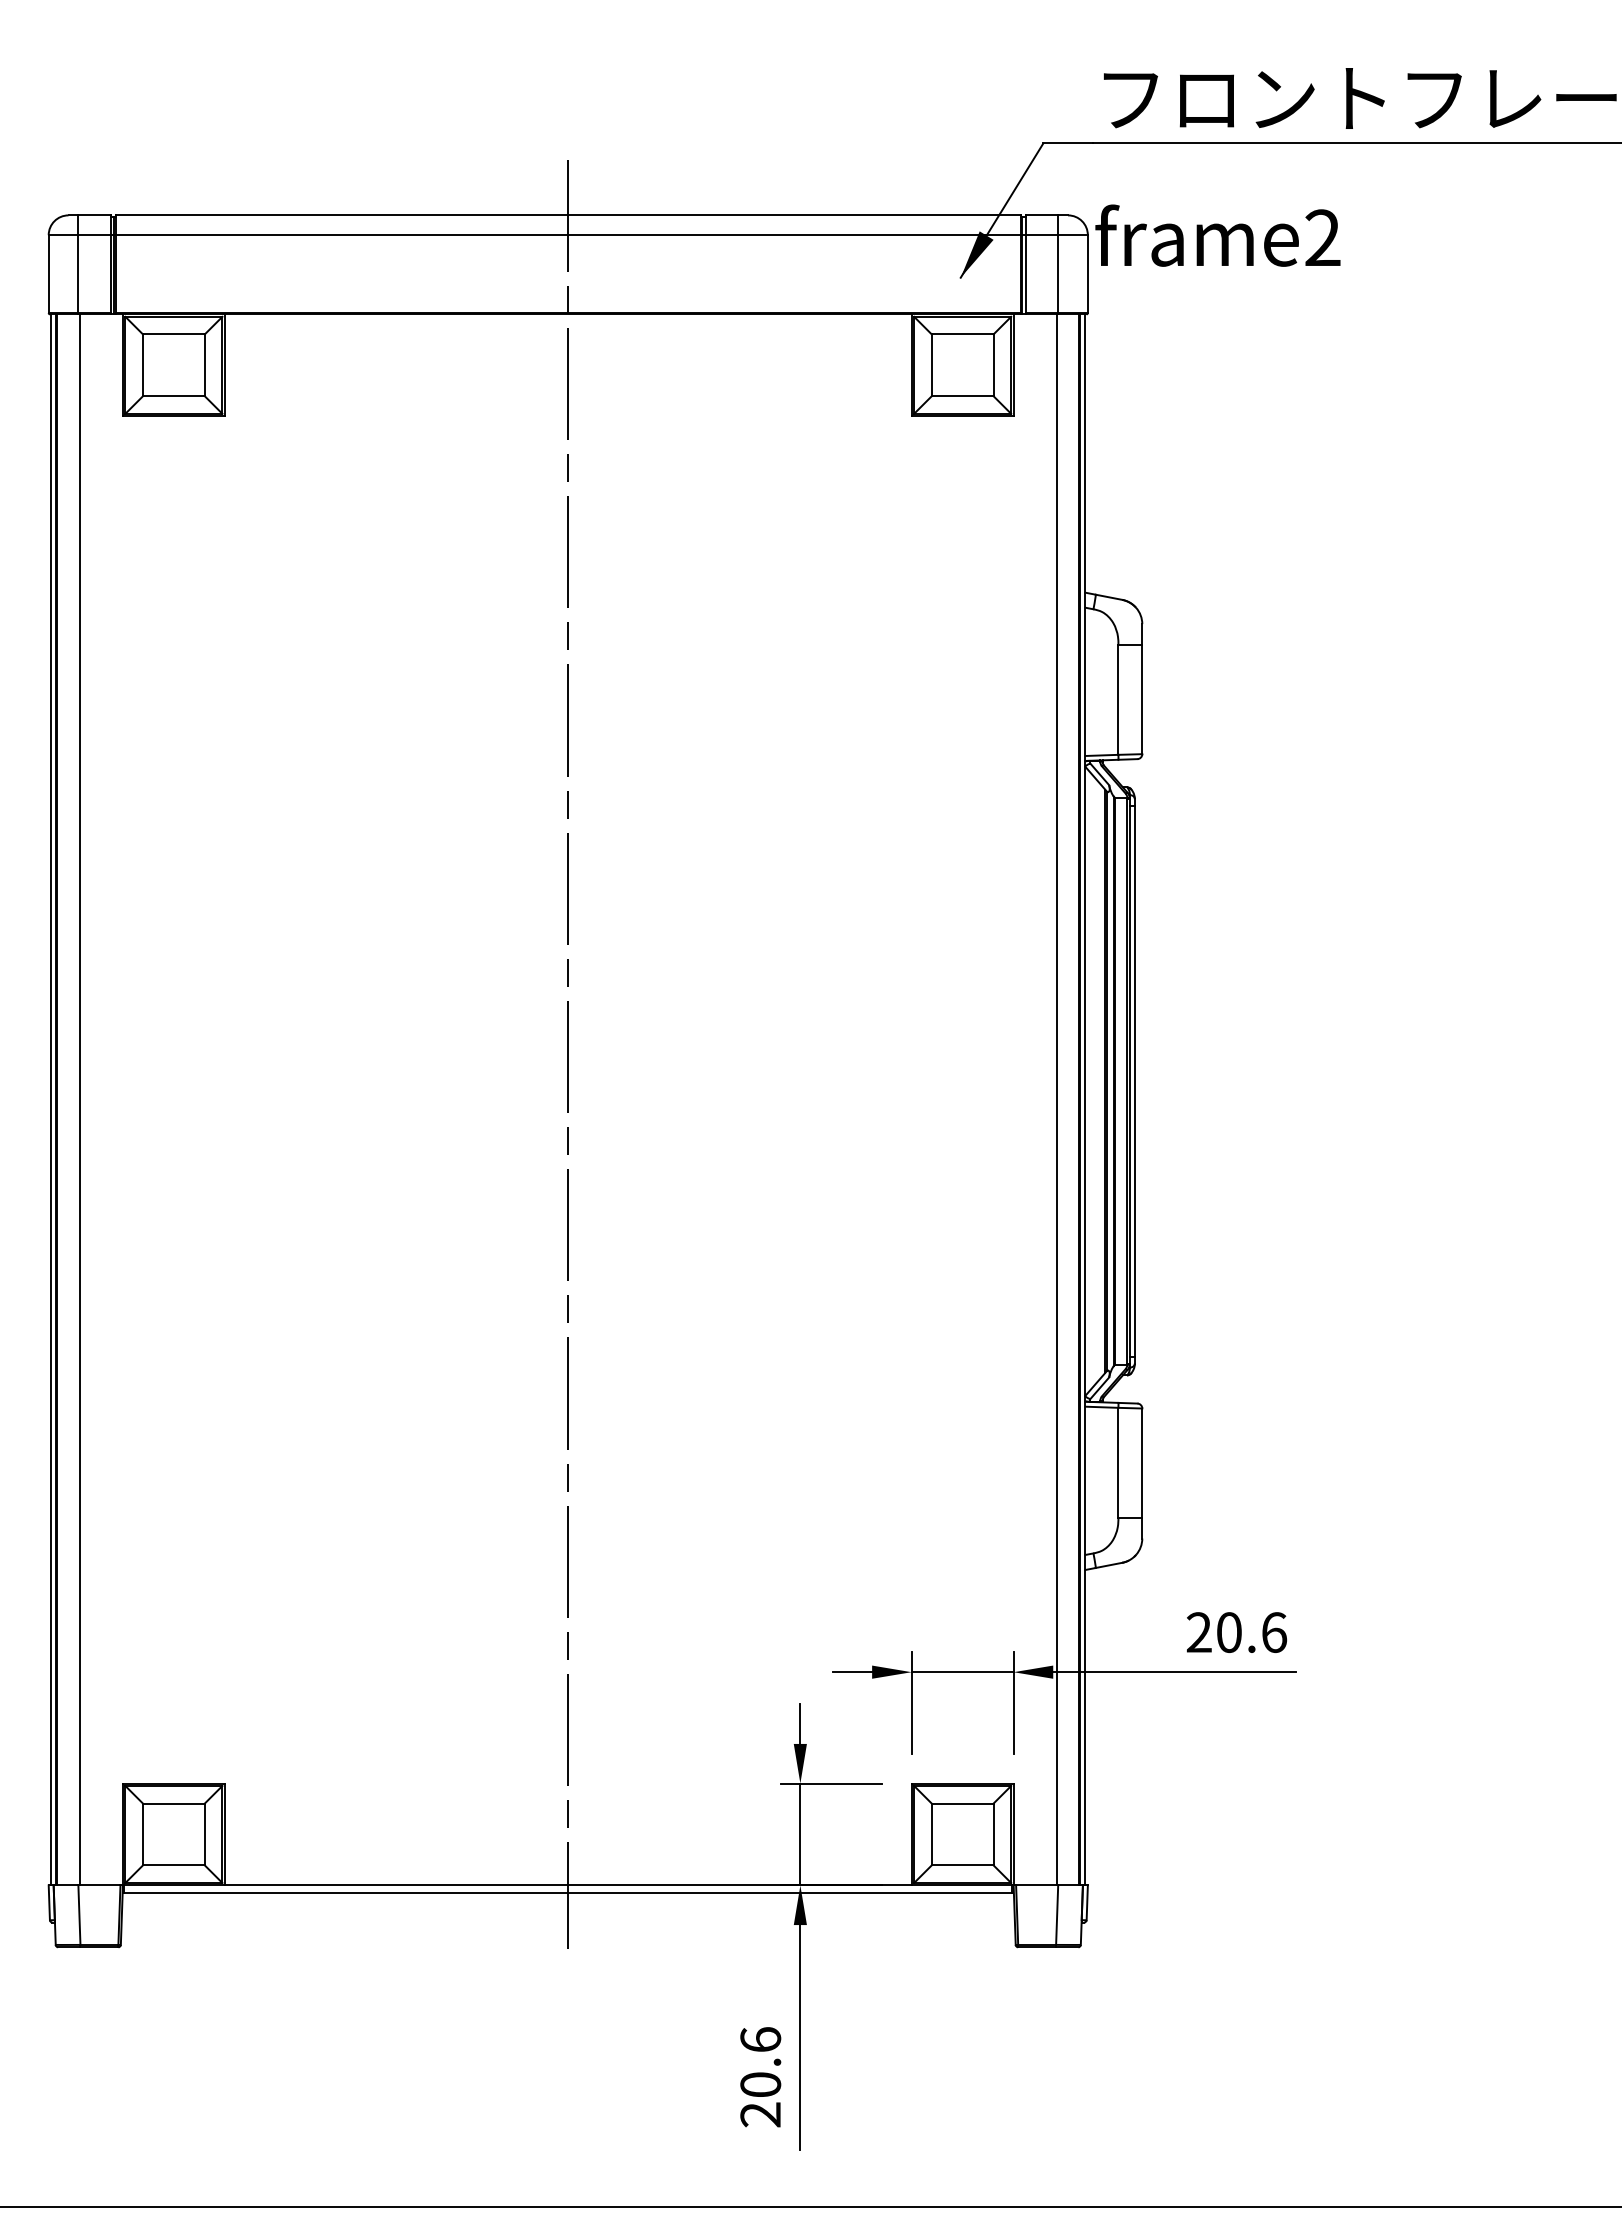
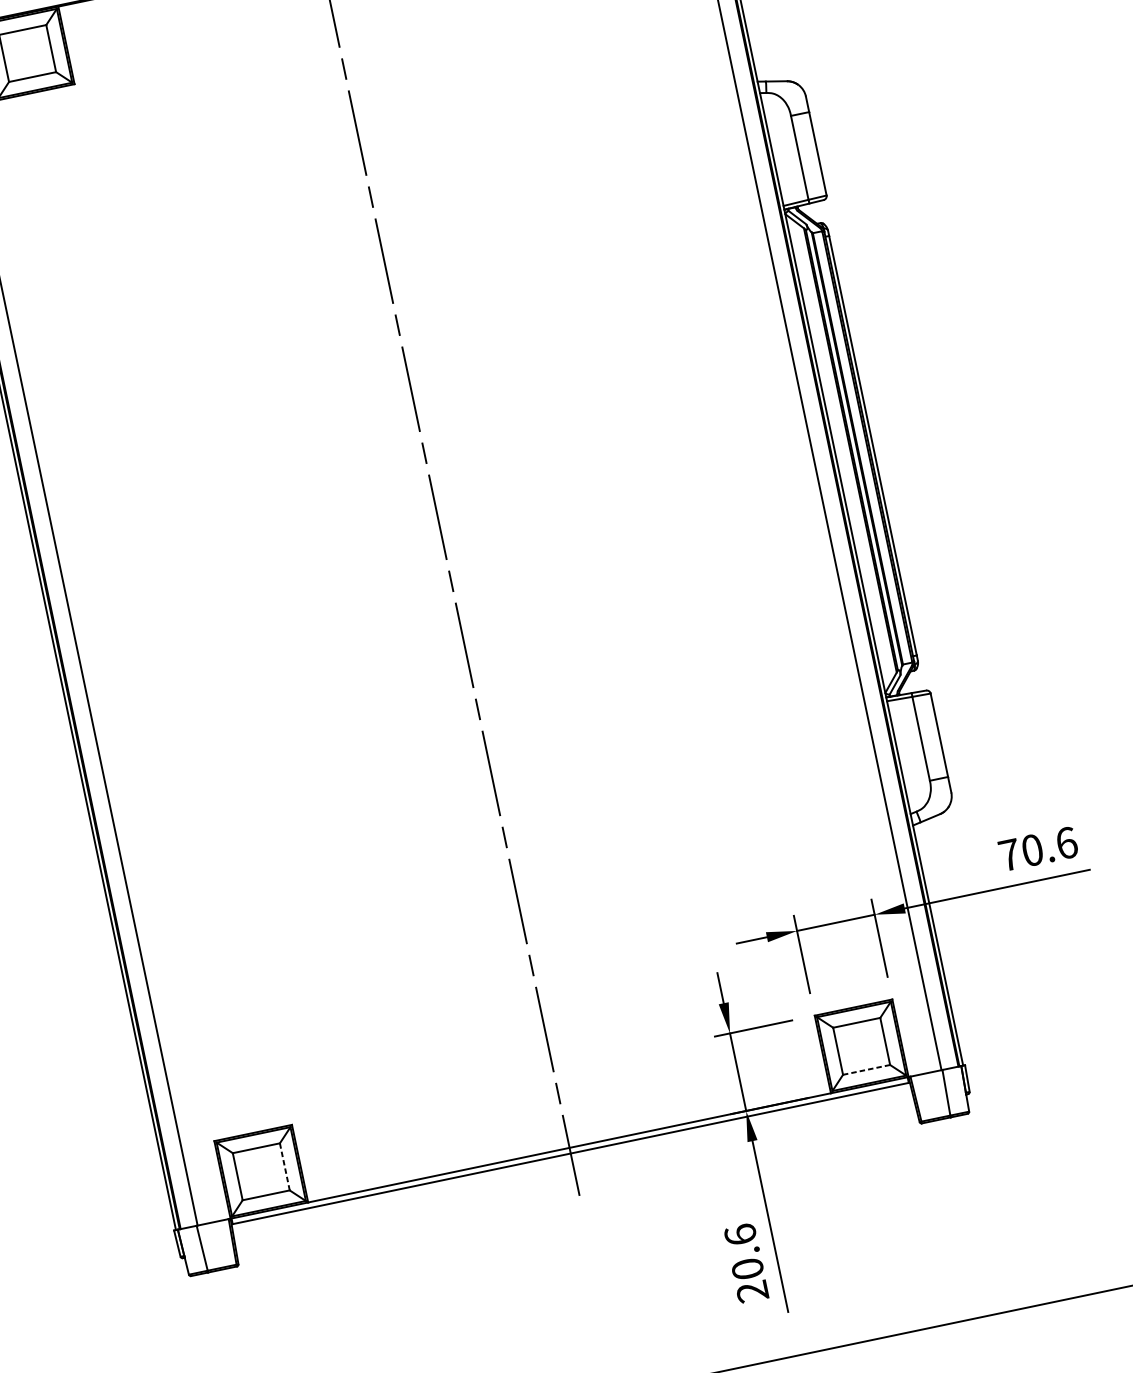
text: (1198, 1632) -> (1009, 855), 20.6 -> 70.6
line: (204, 1834) -> (284, 1166), solid -> dashed
line: (962, 1865) -> (866, 1070), solid -> dashed

